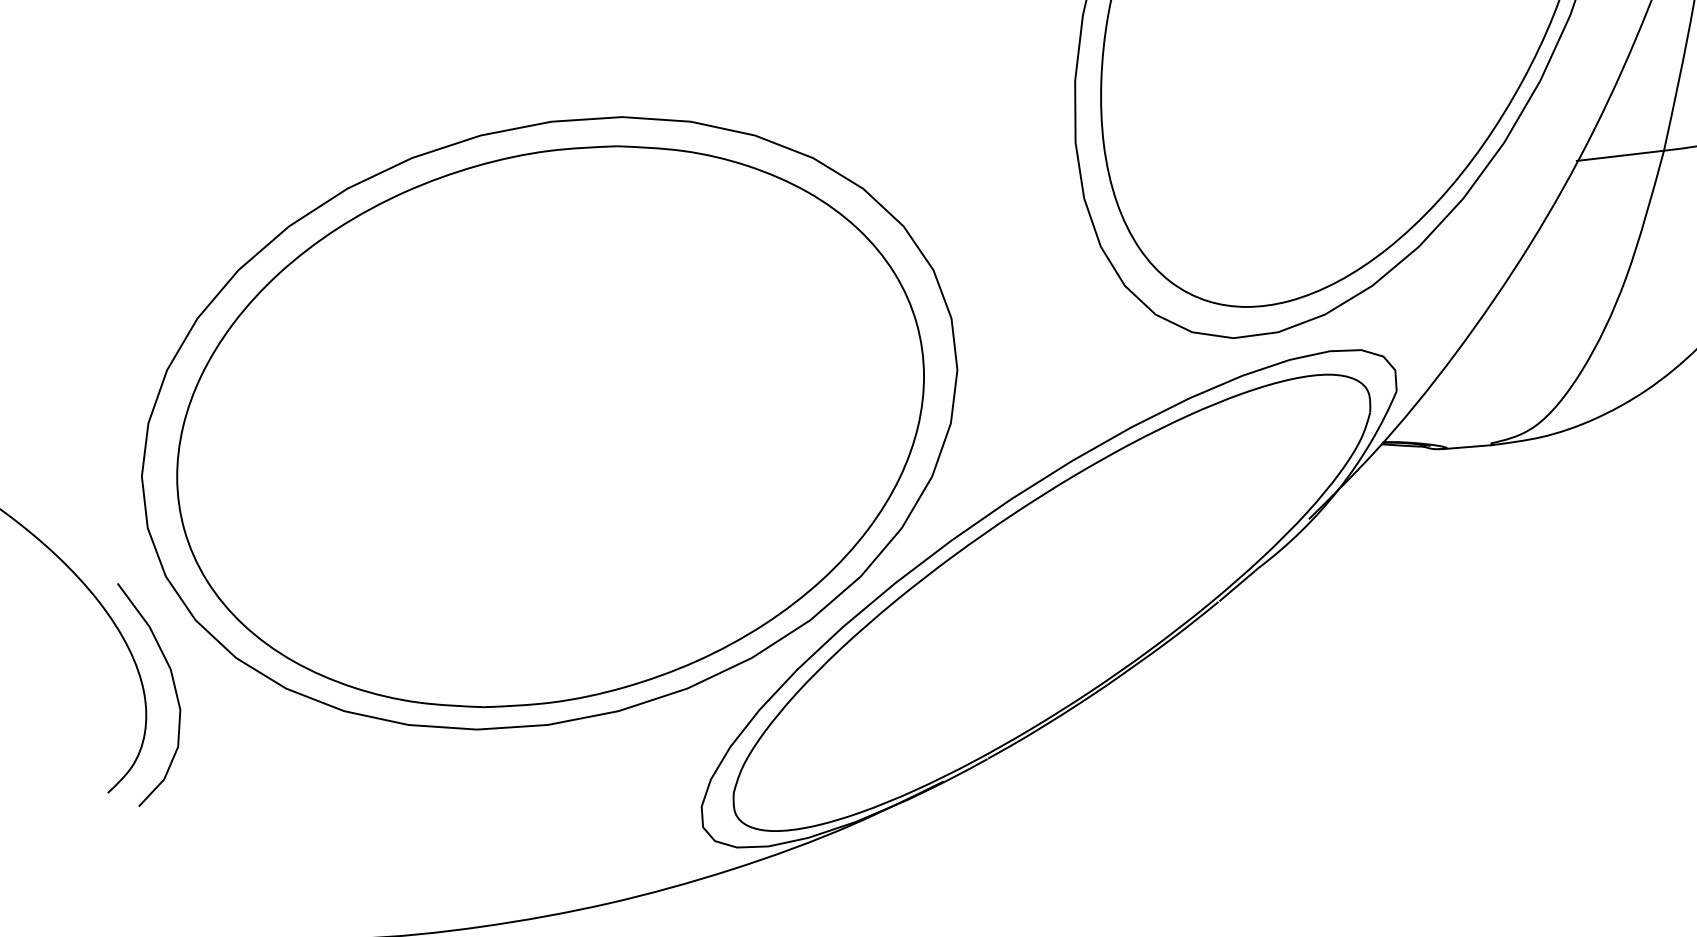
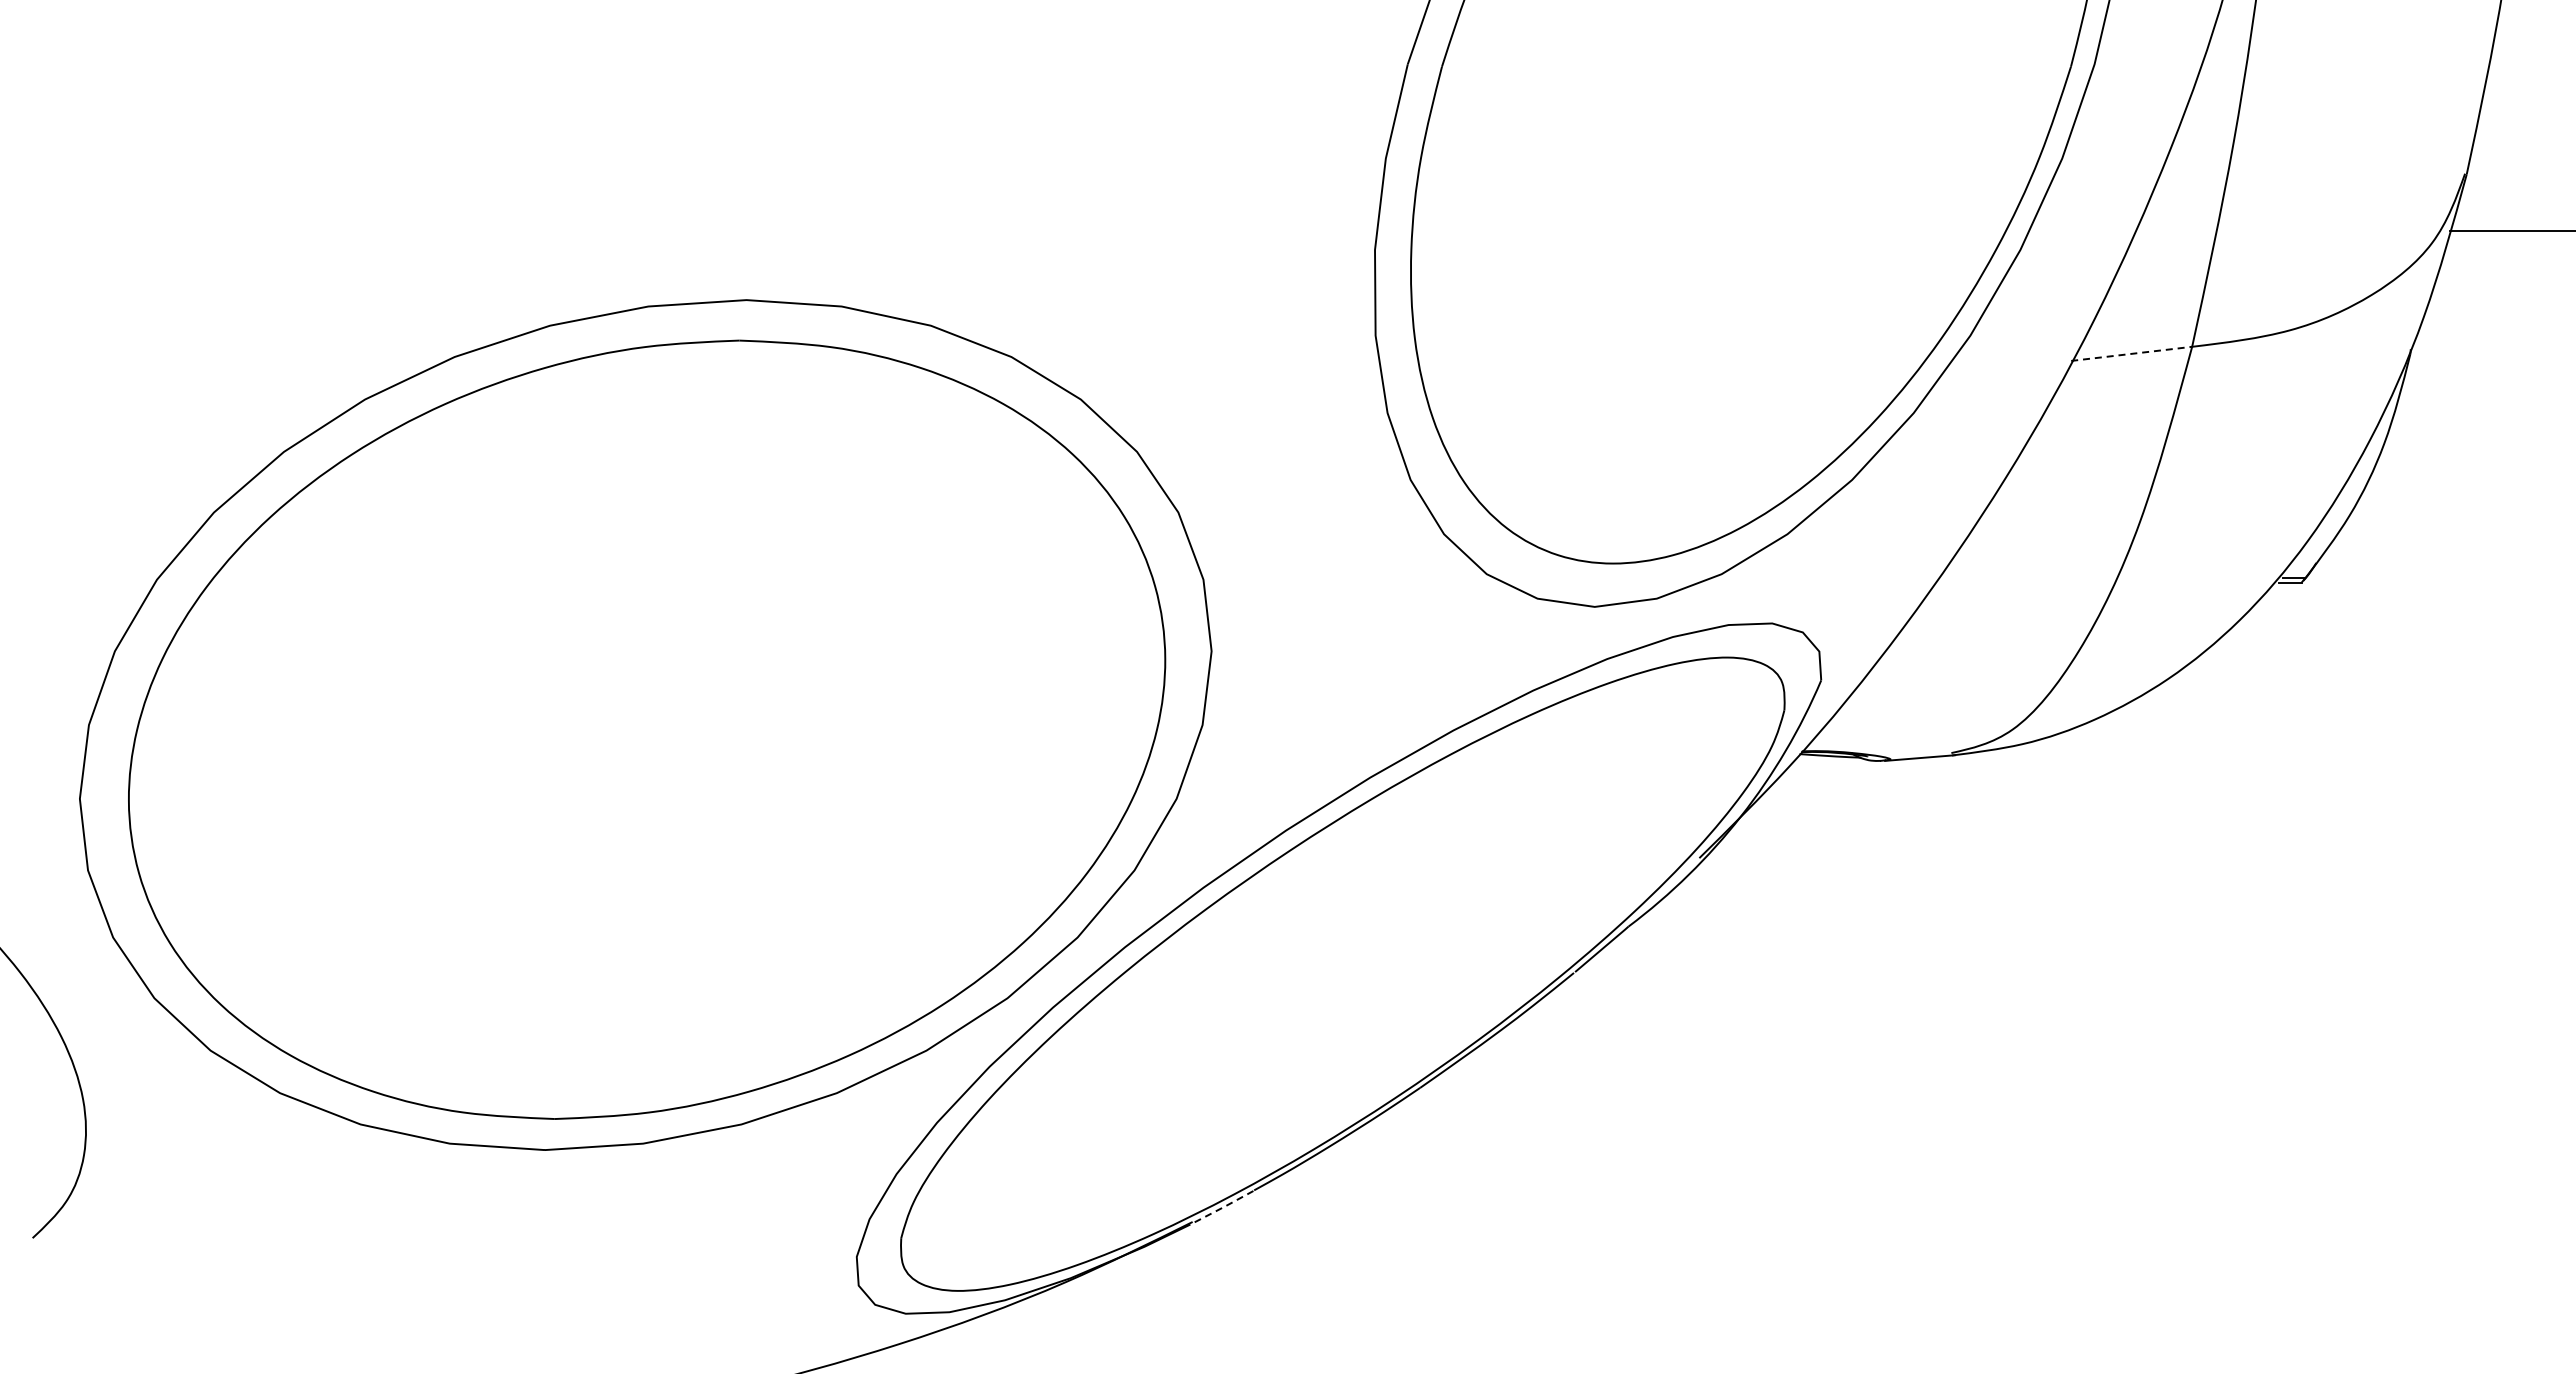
line: (1620, 155) -> (2131, 353), solid -> dashed
curve: (174, 690) -> (125, 1095), removed
line: (964, 771) -> (1221, 1208), solid -> dashed

